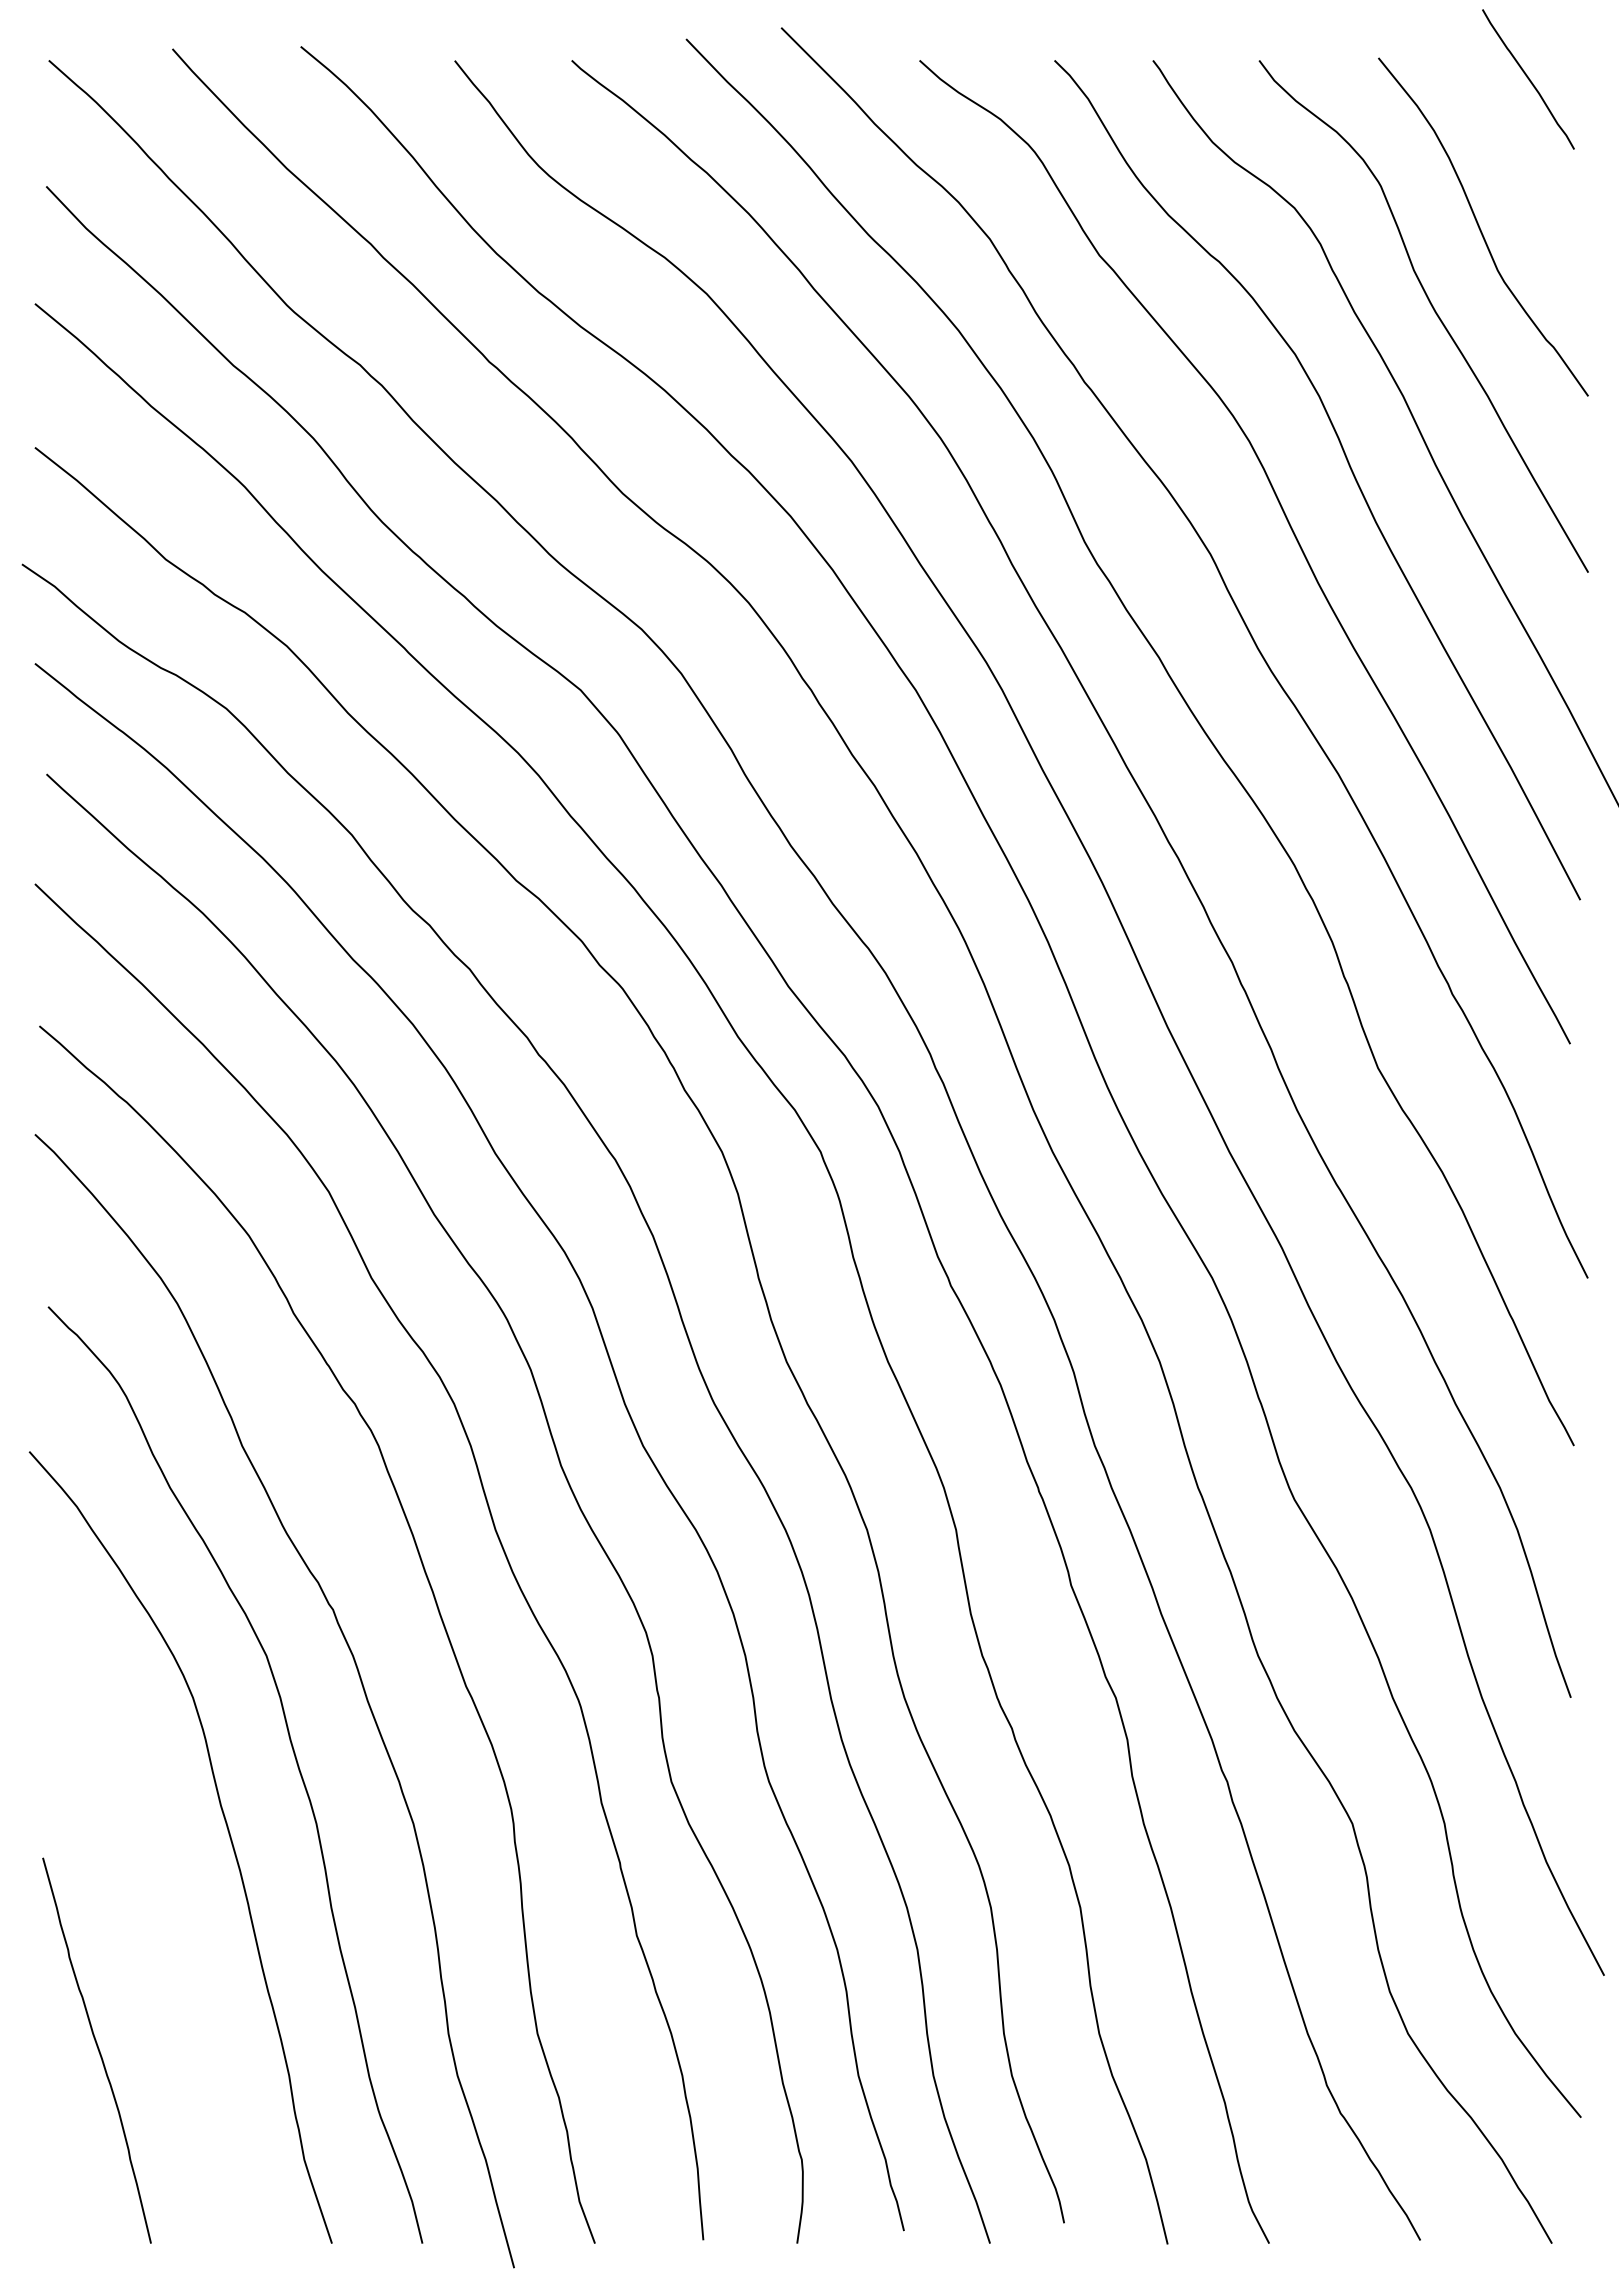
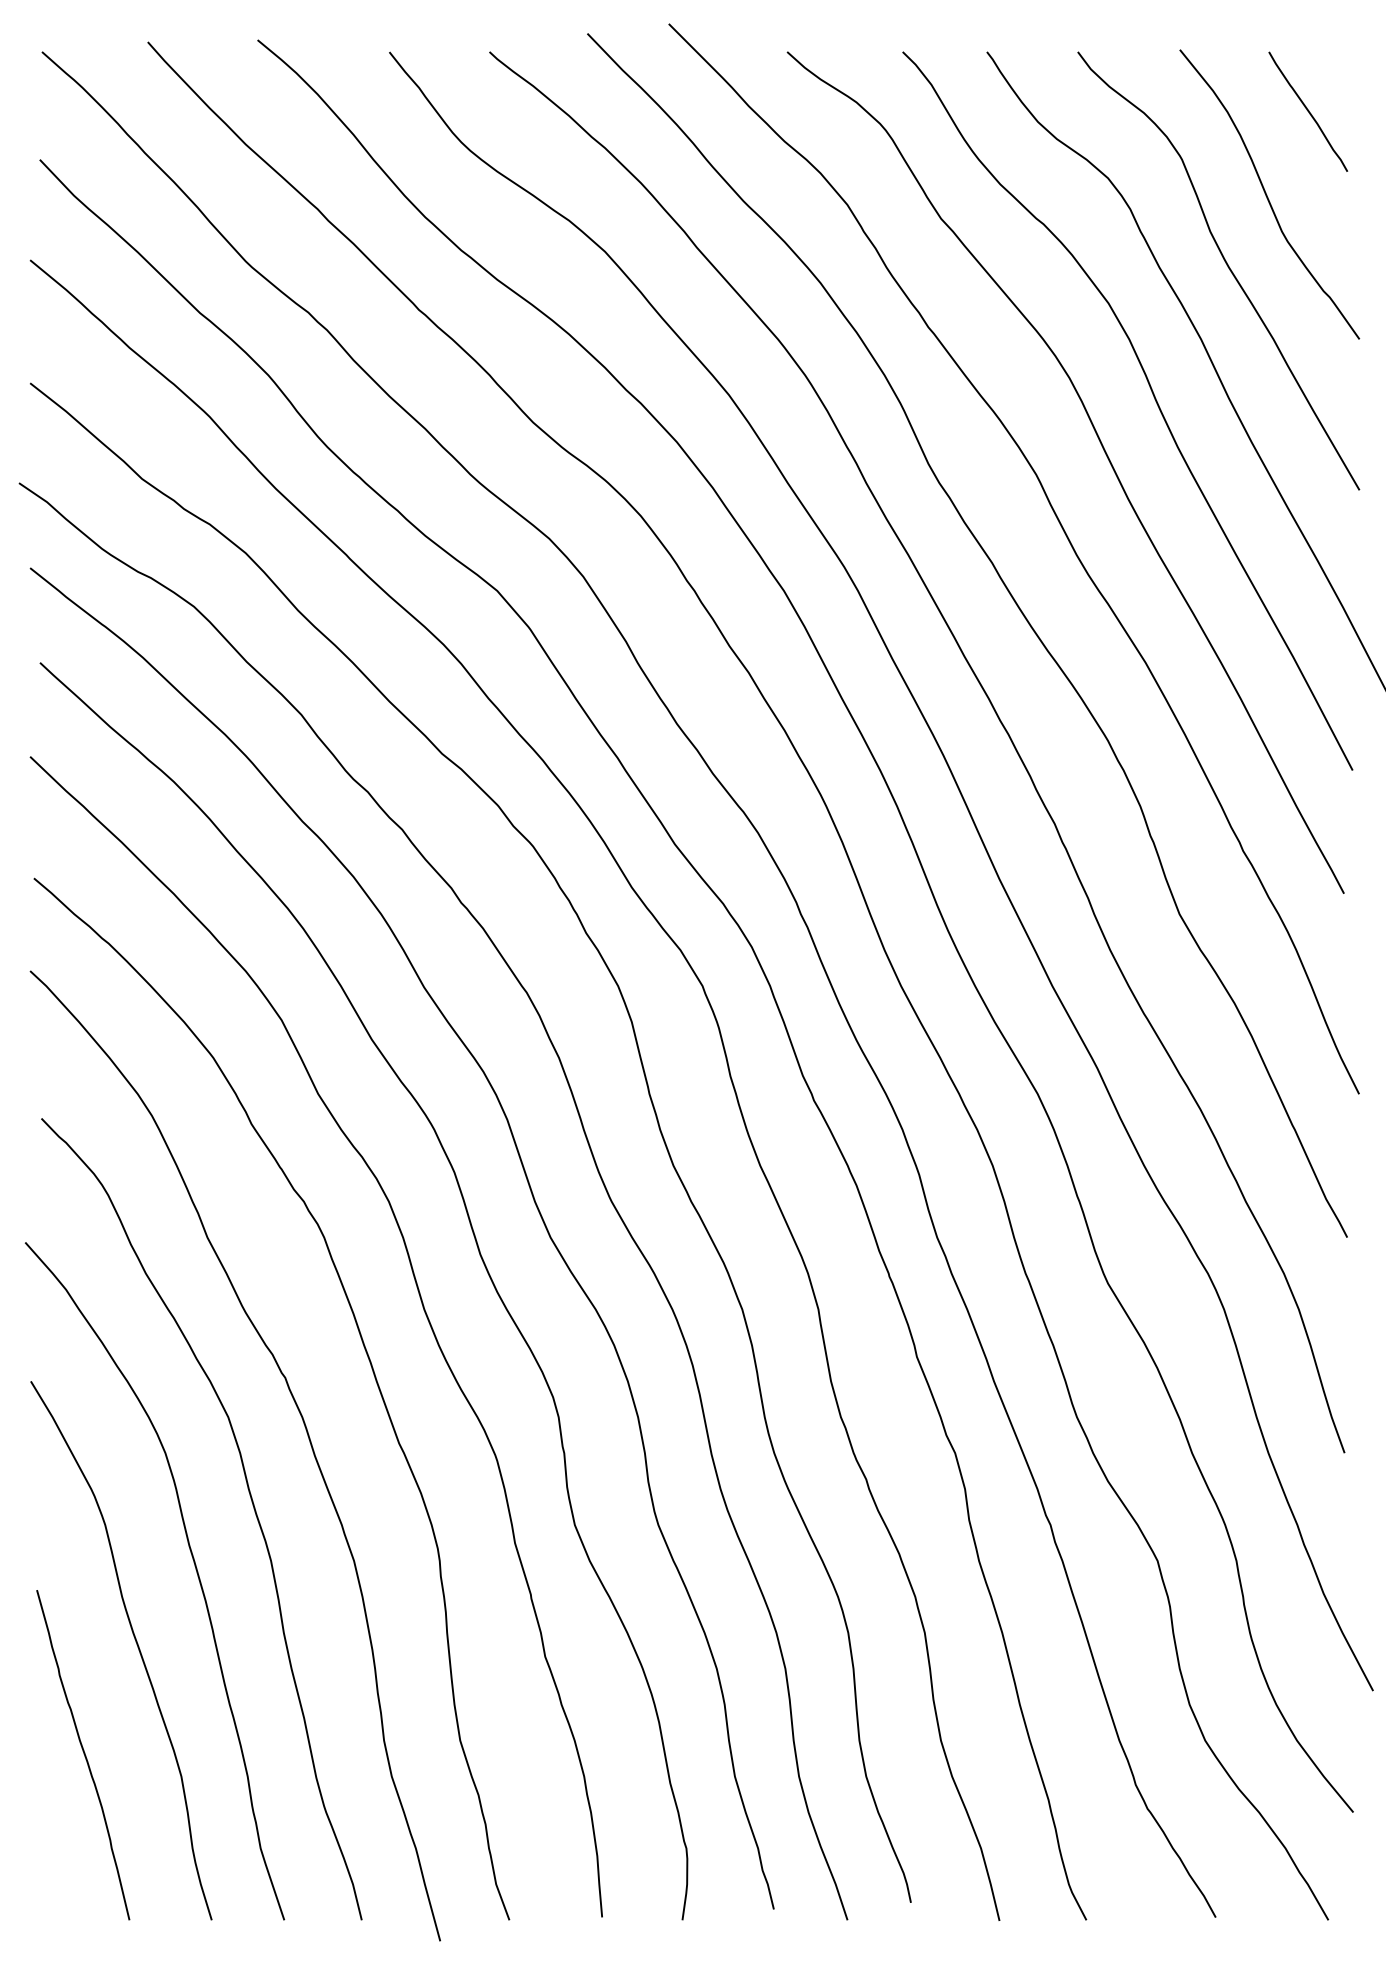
curve: (1528, 79) -> (1308, 111), moved
curve: (159, 1922) -> (136, 1645), added

